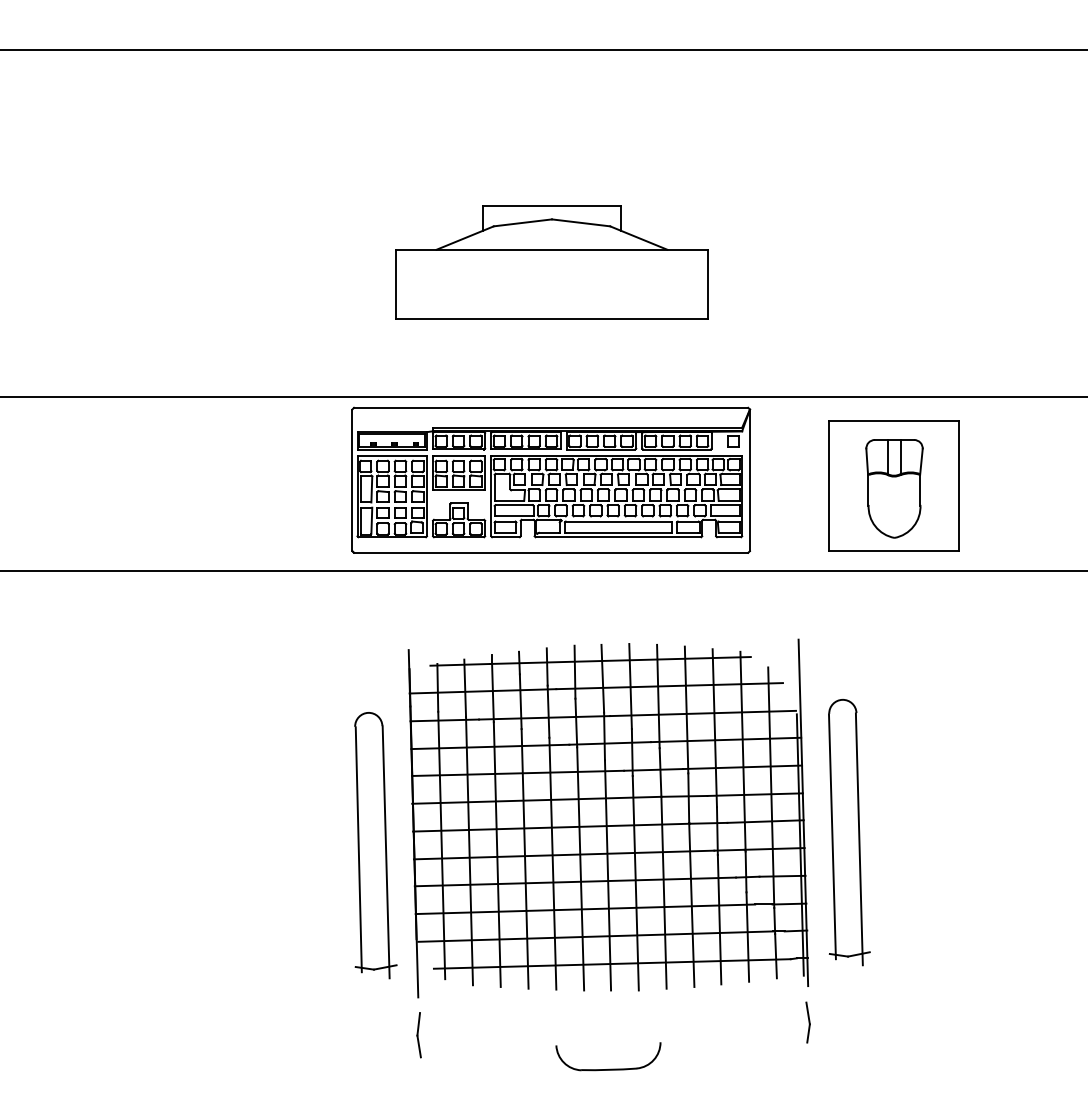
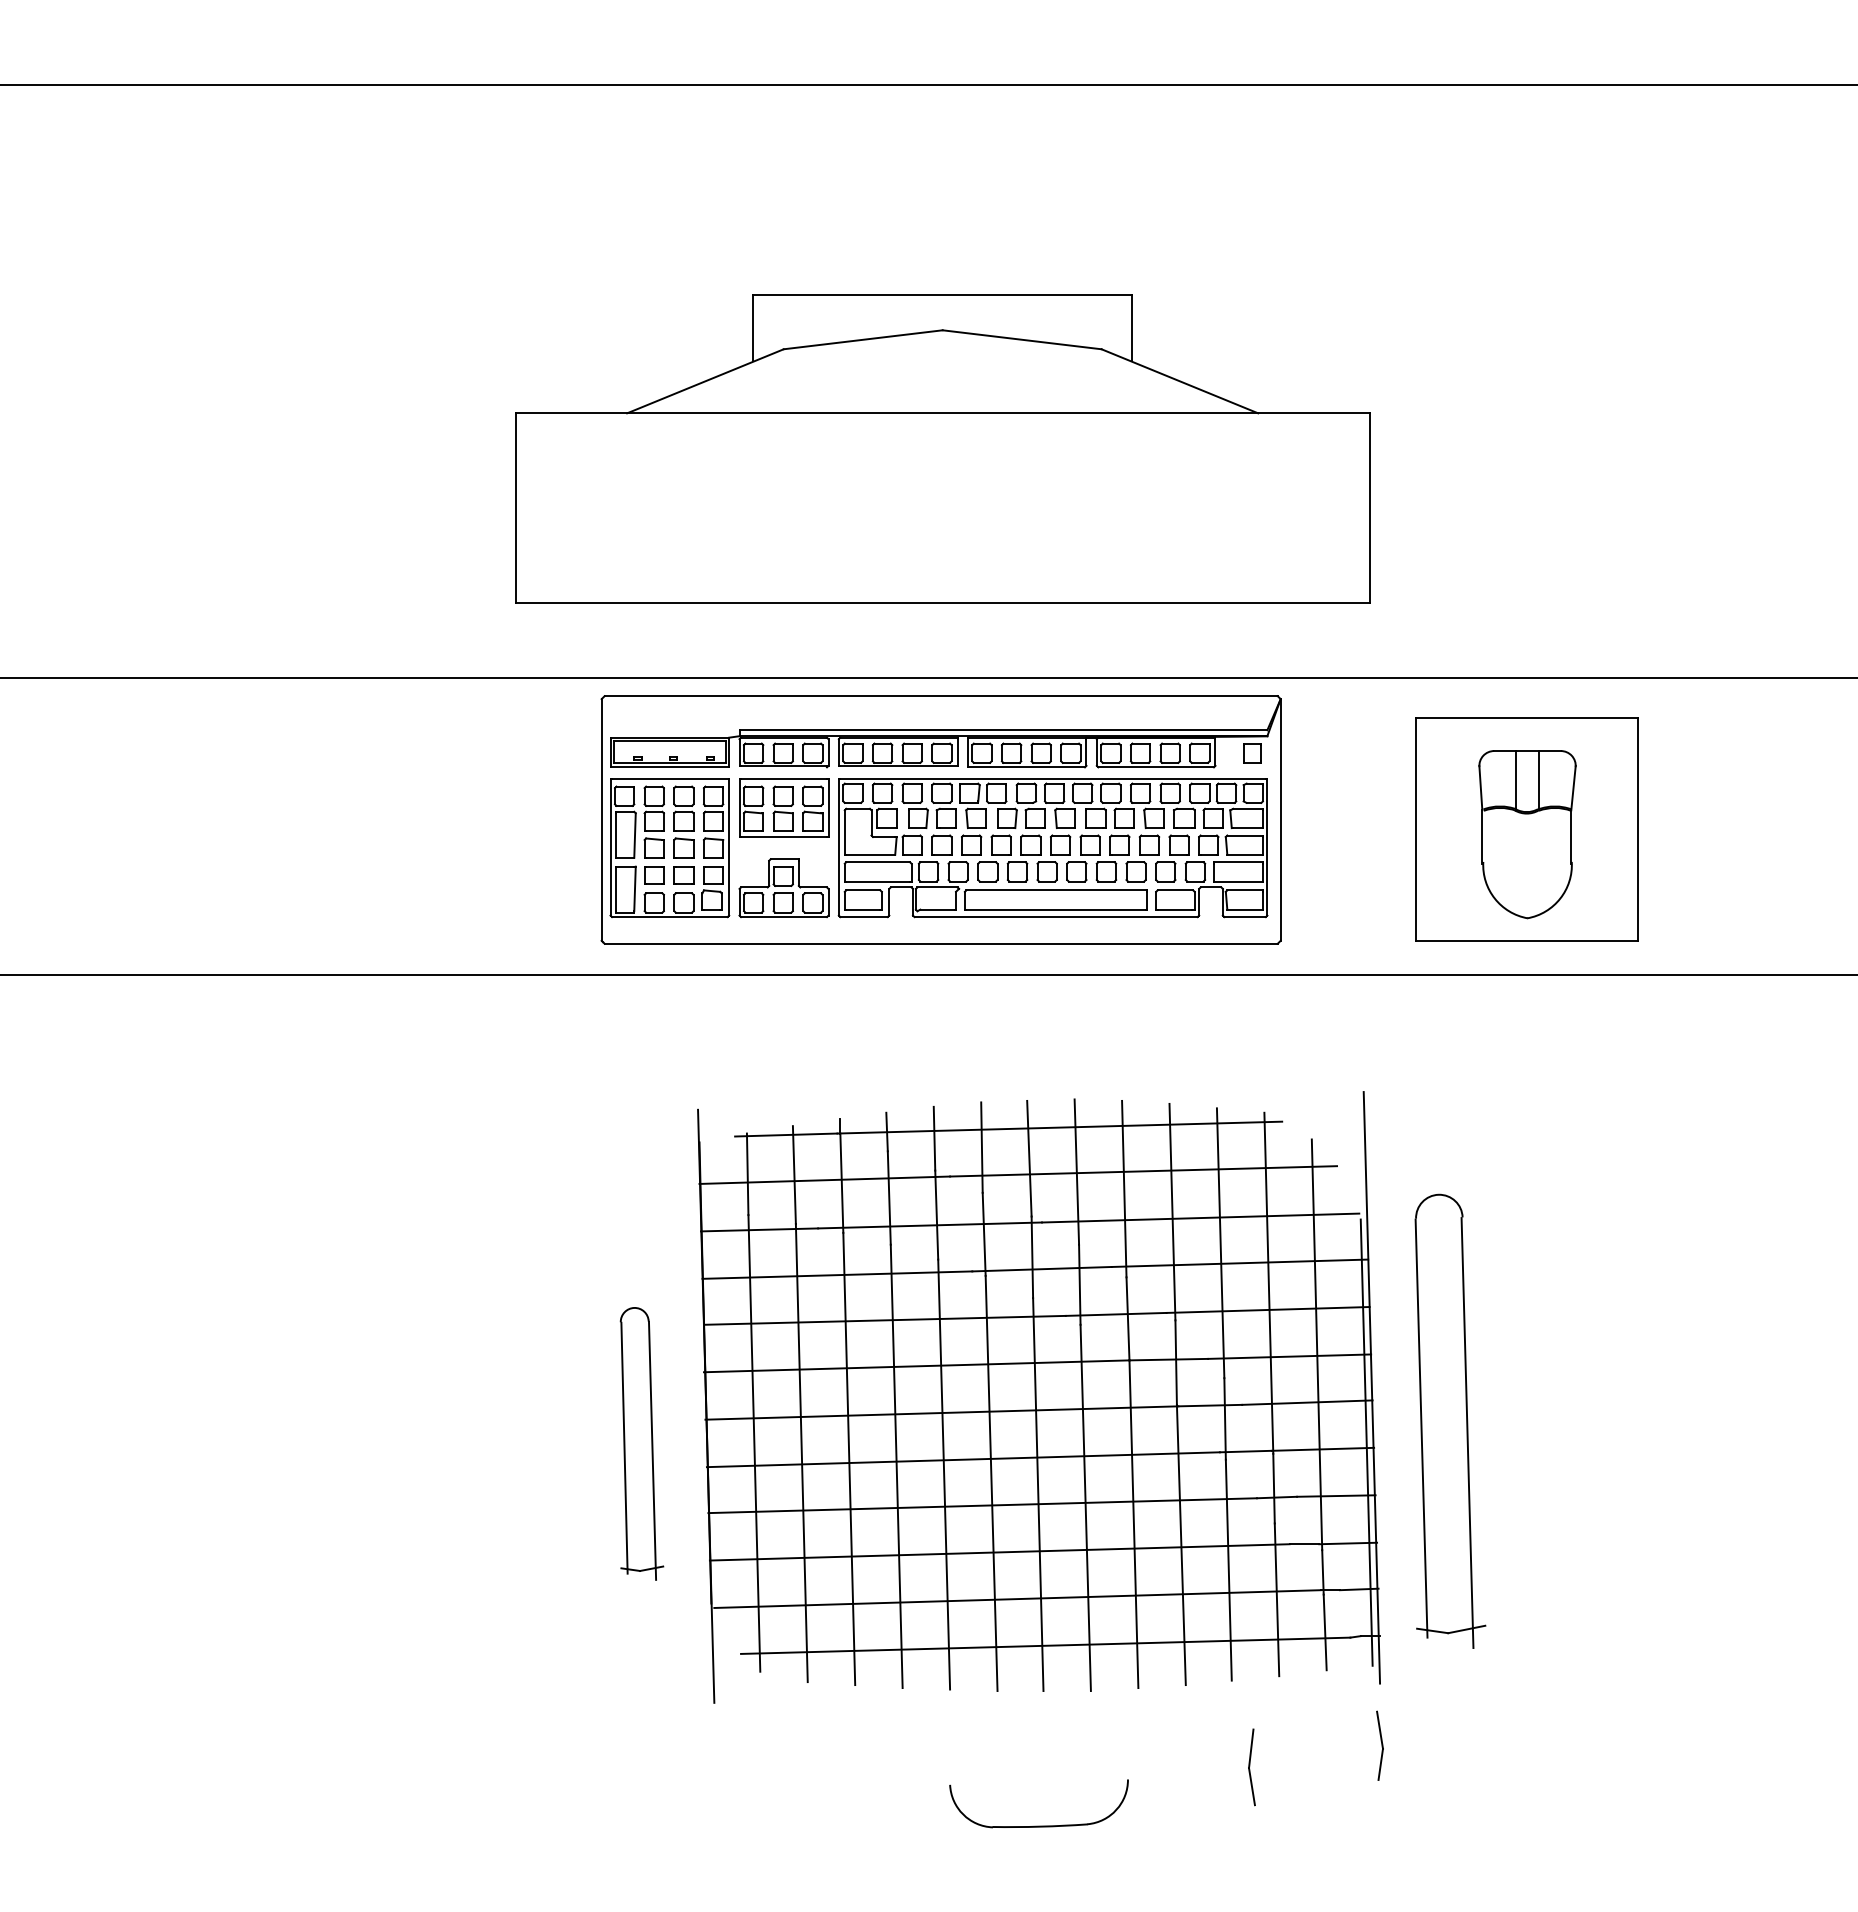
part: (551, 262) -> (941, 448), size x1.6
part: (375, 845) -> (641, 1443), size x0.6
part: (418, 1035) -> (1250, 1767), moved

